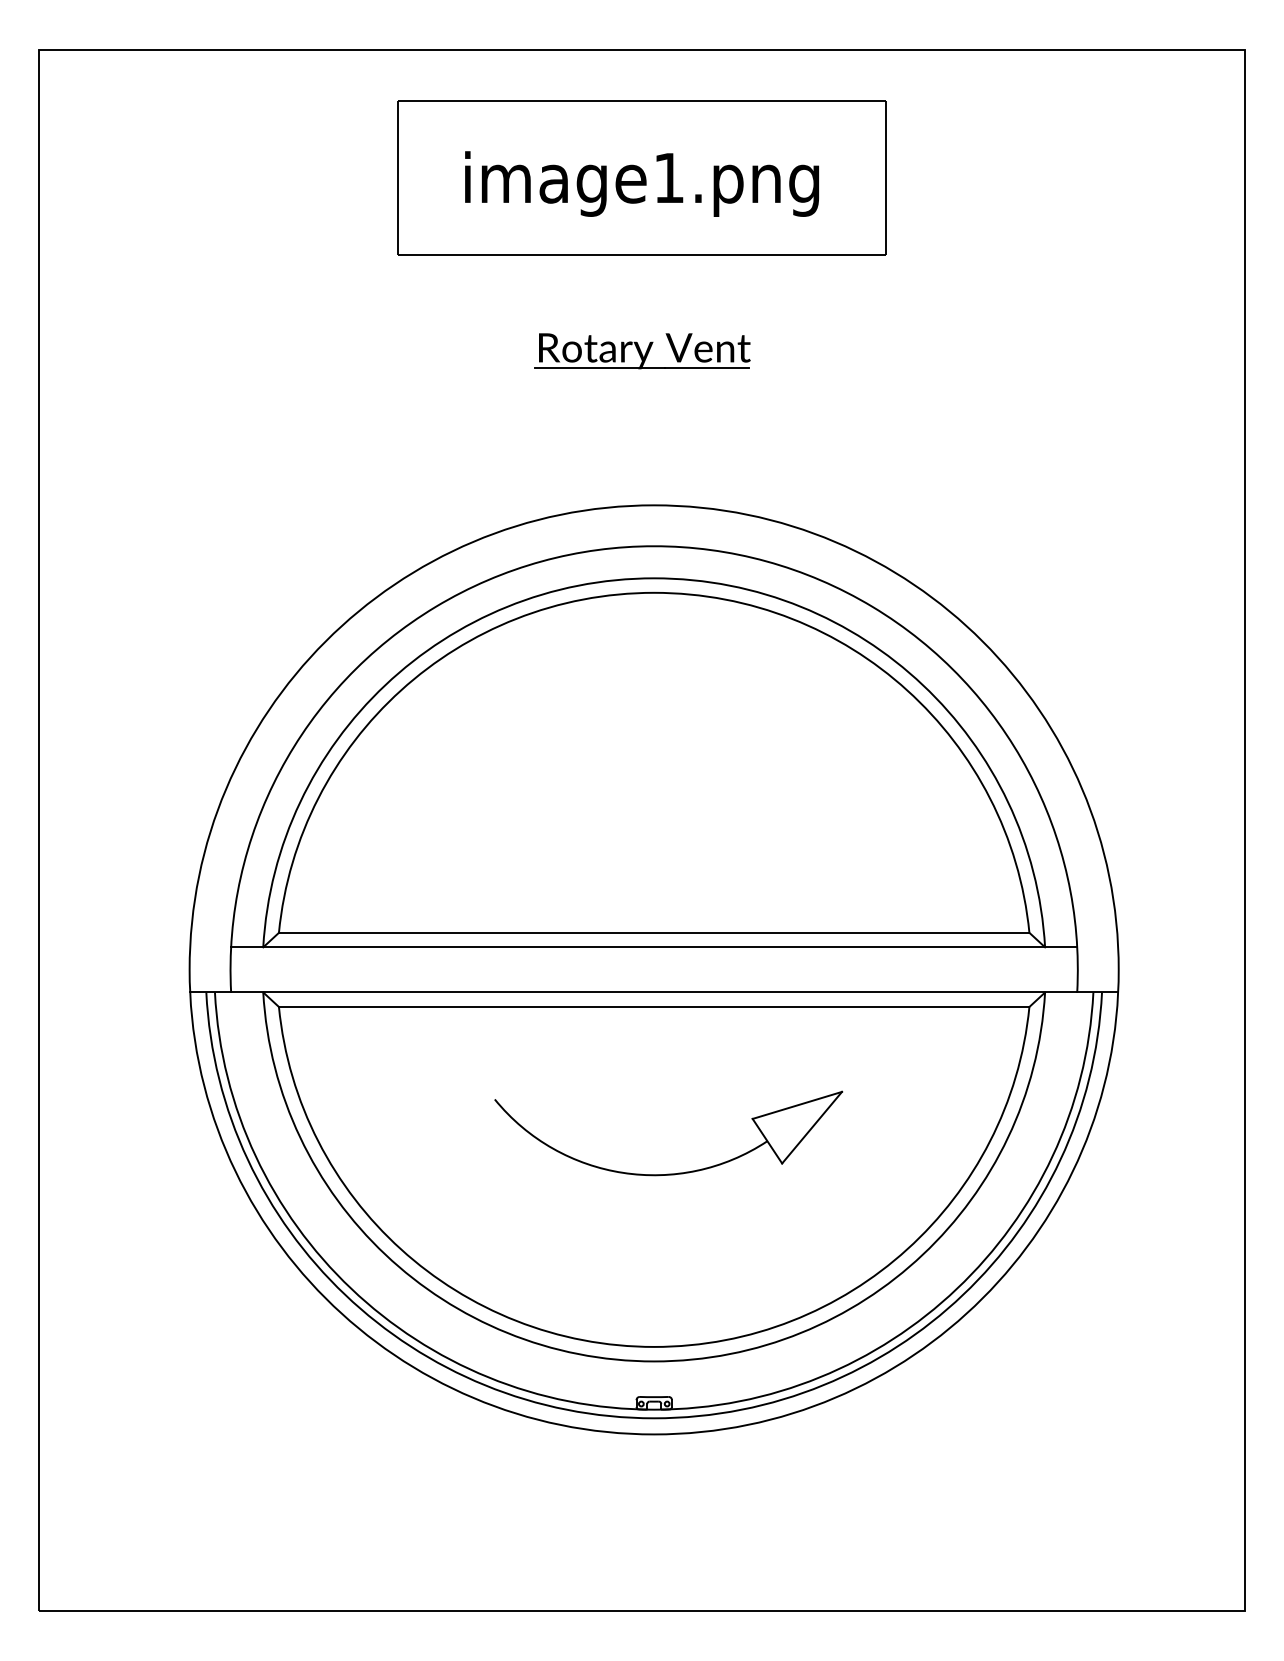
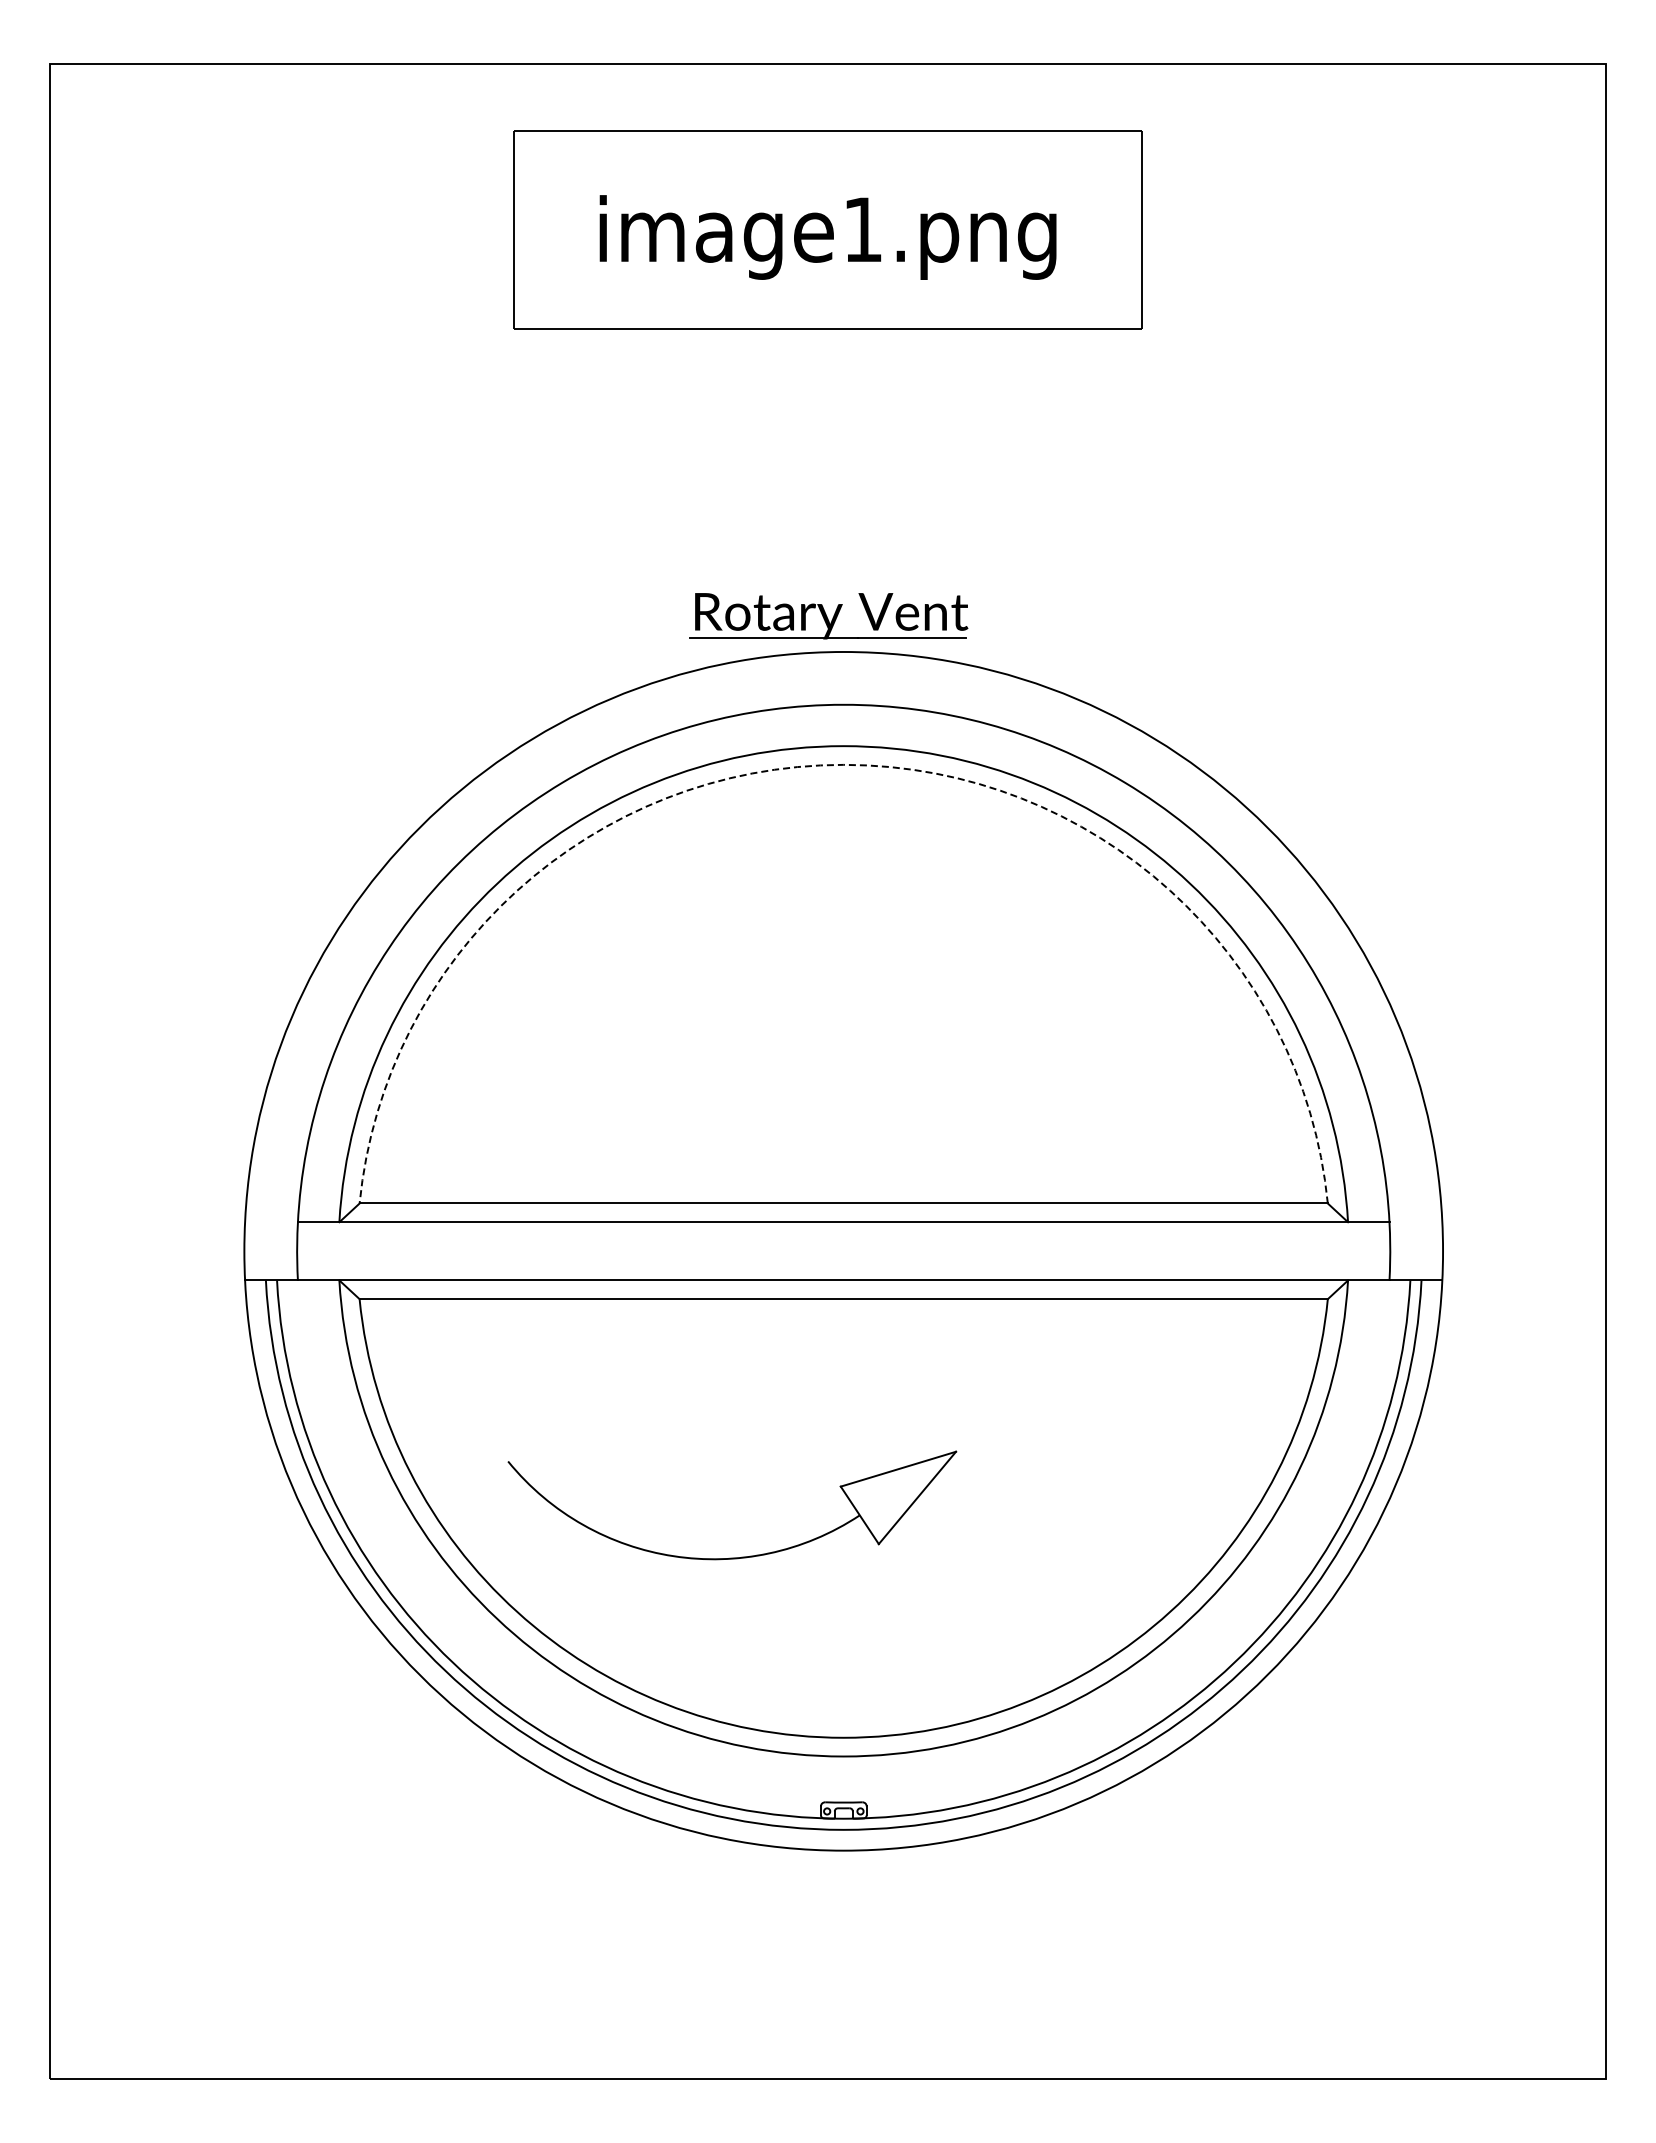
part: (642, 351) -> (828, 616), moved
arc: (654, 592) -> (843, 764), solid -> dashed
part: (675, 1173) -> (741, 1556), moved

